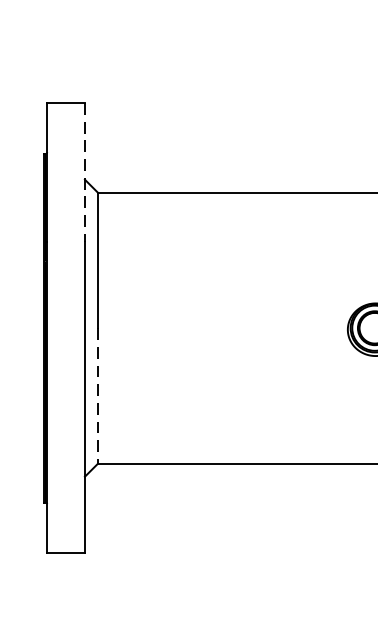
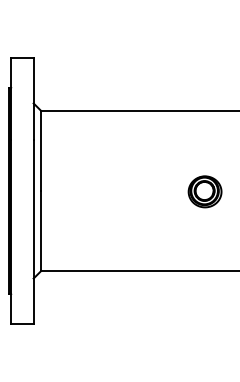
line: (84, 173) -> (33, 99), dashed -> solid
line: (98, 395) -> (41, 230), dashed -> solid

